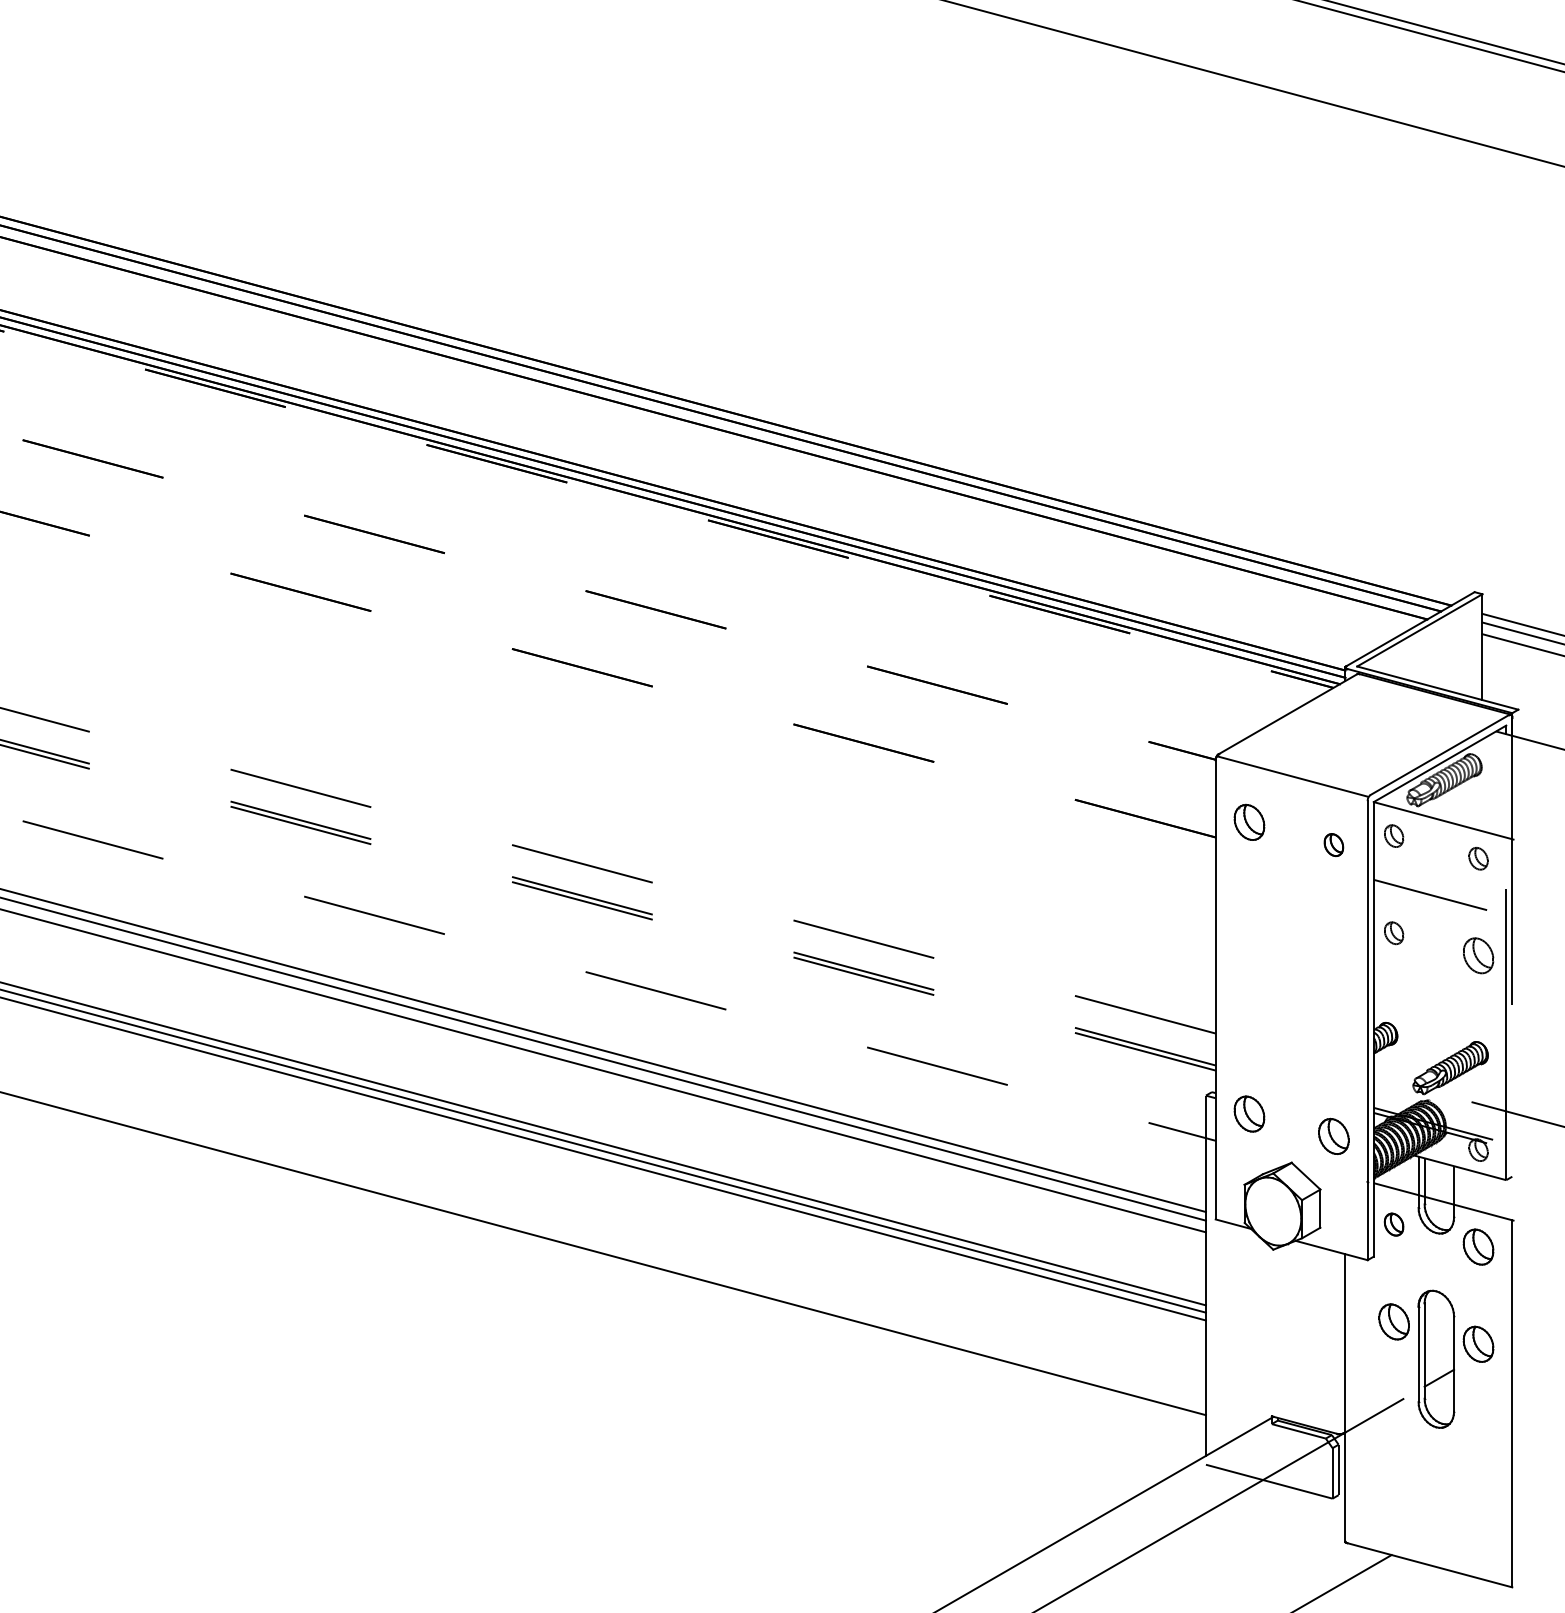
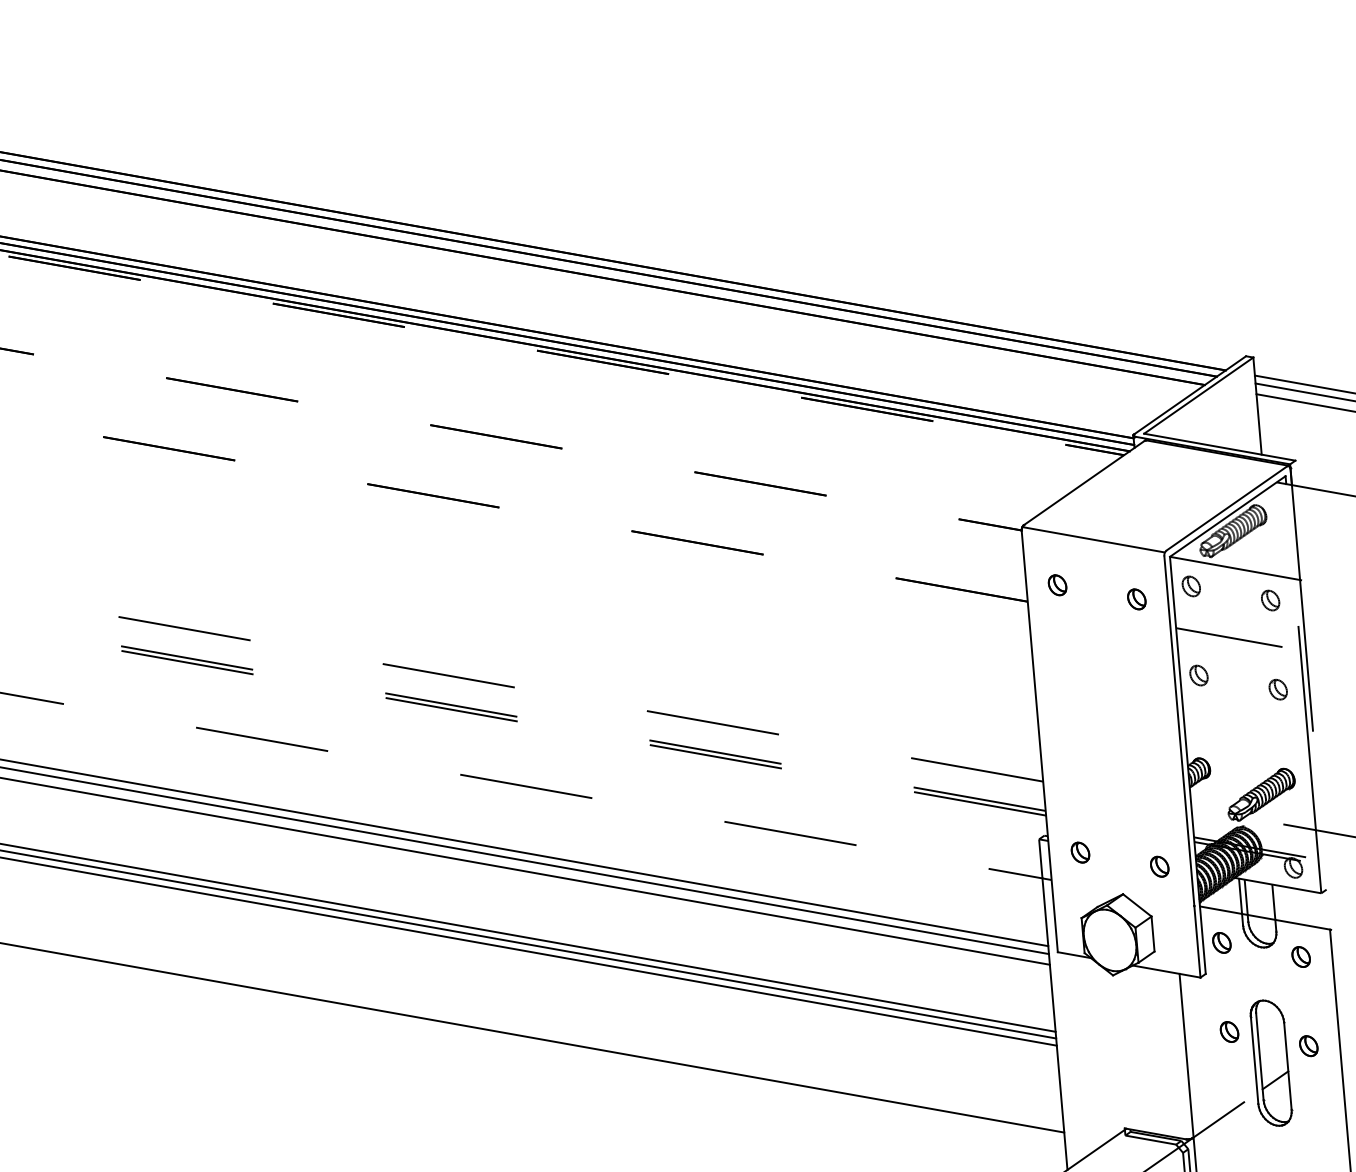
part: (1249, 822) -> (1057, 585), size x0.62
part: (1478, 955) -> (1278, 689), size x0.62
part: (1249, 1113) -> (1080, 852), size x0.62
part: (1333, 1136) -> (1159, 866), size x0.62
part: (1478, 1247) -> (1301, 957), size x0.62
part: (1393, 1321) -> (1228, 1031), size x0.62
part: (1478, 1344) -> (1308, 1046), size x0.62

